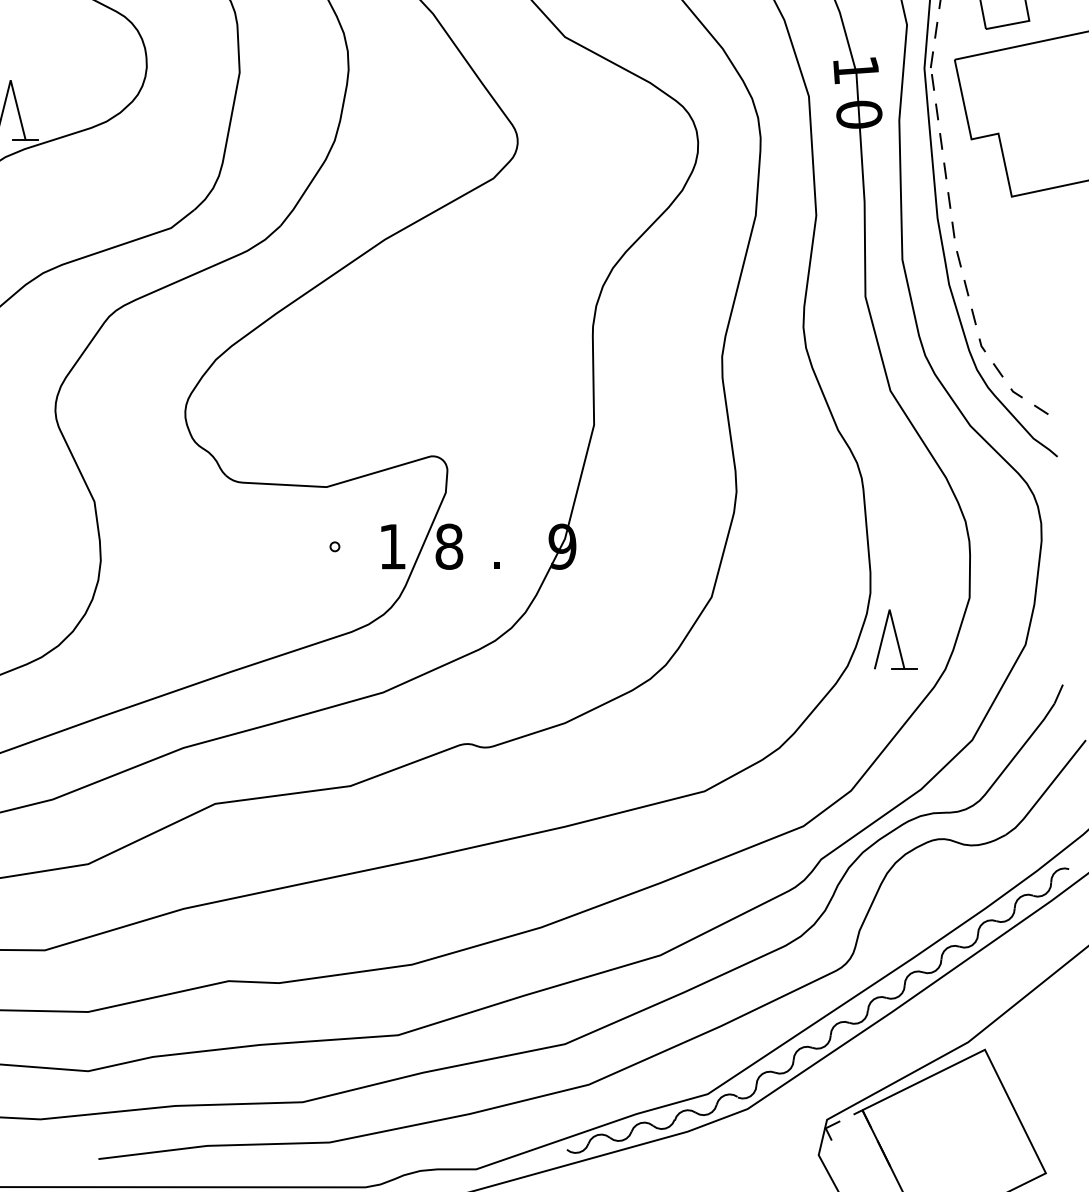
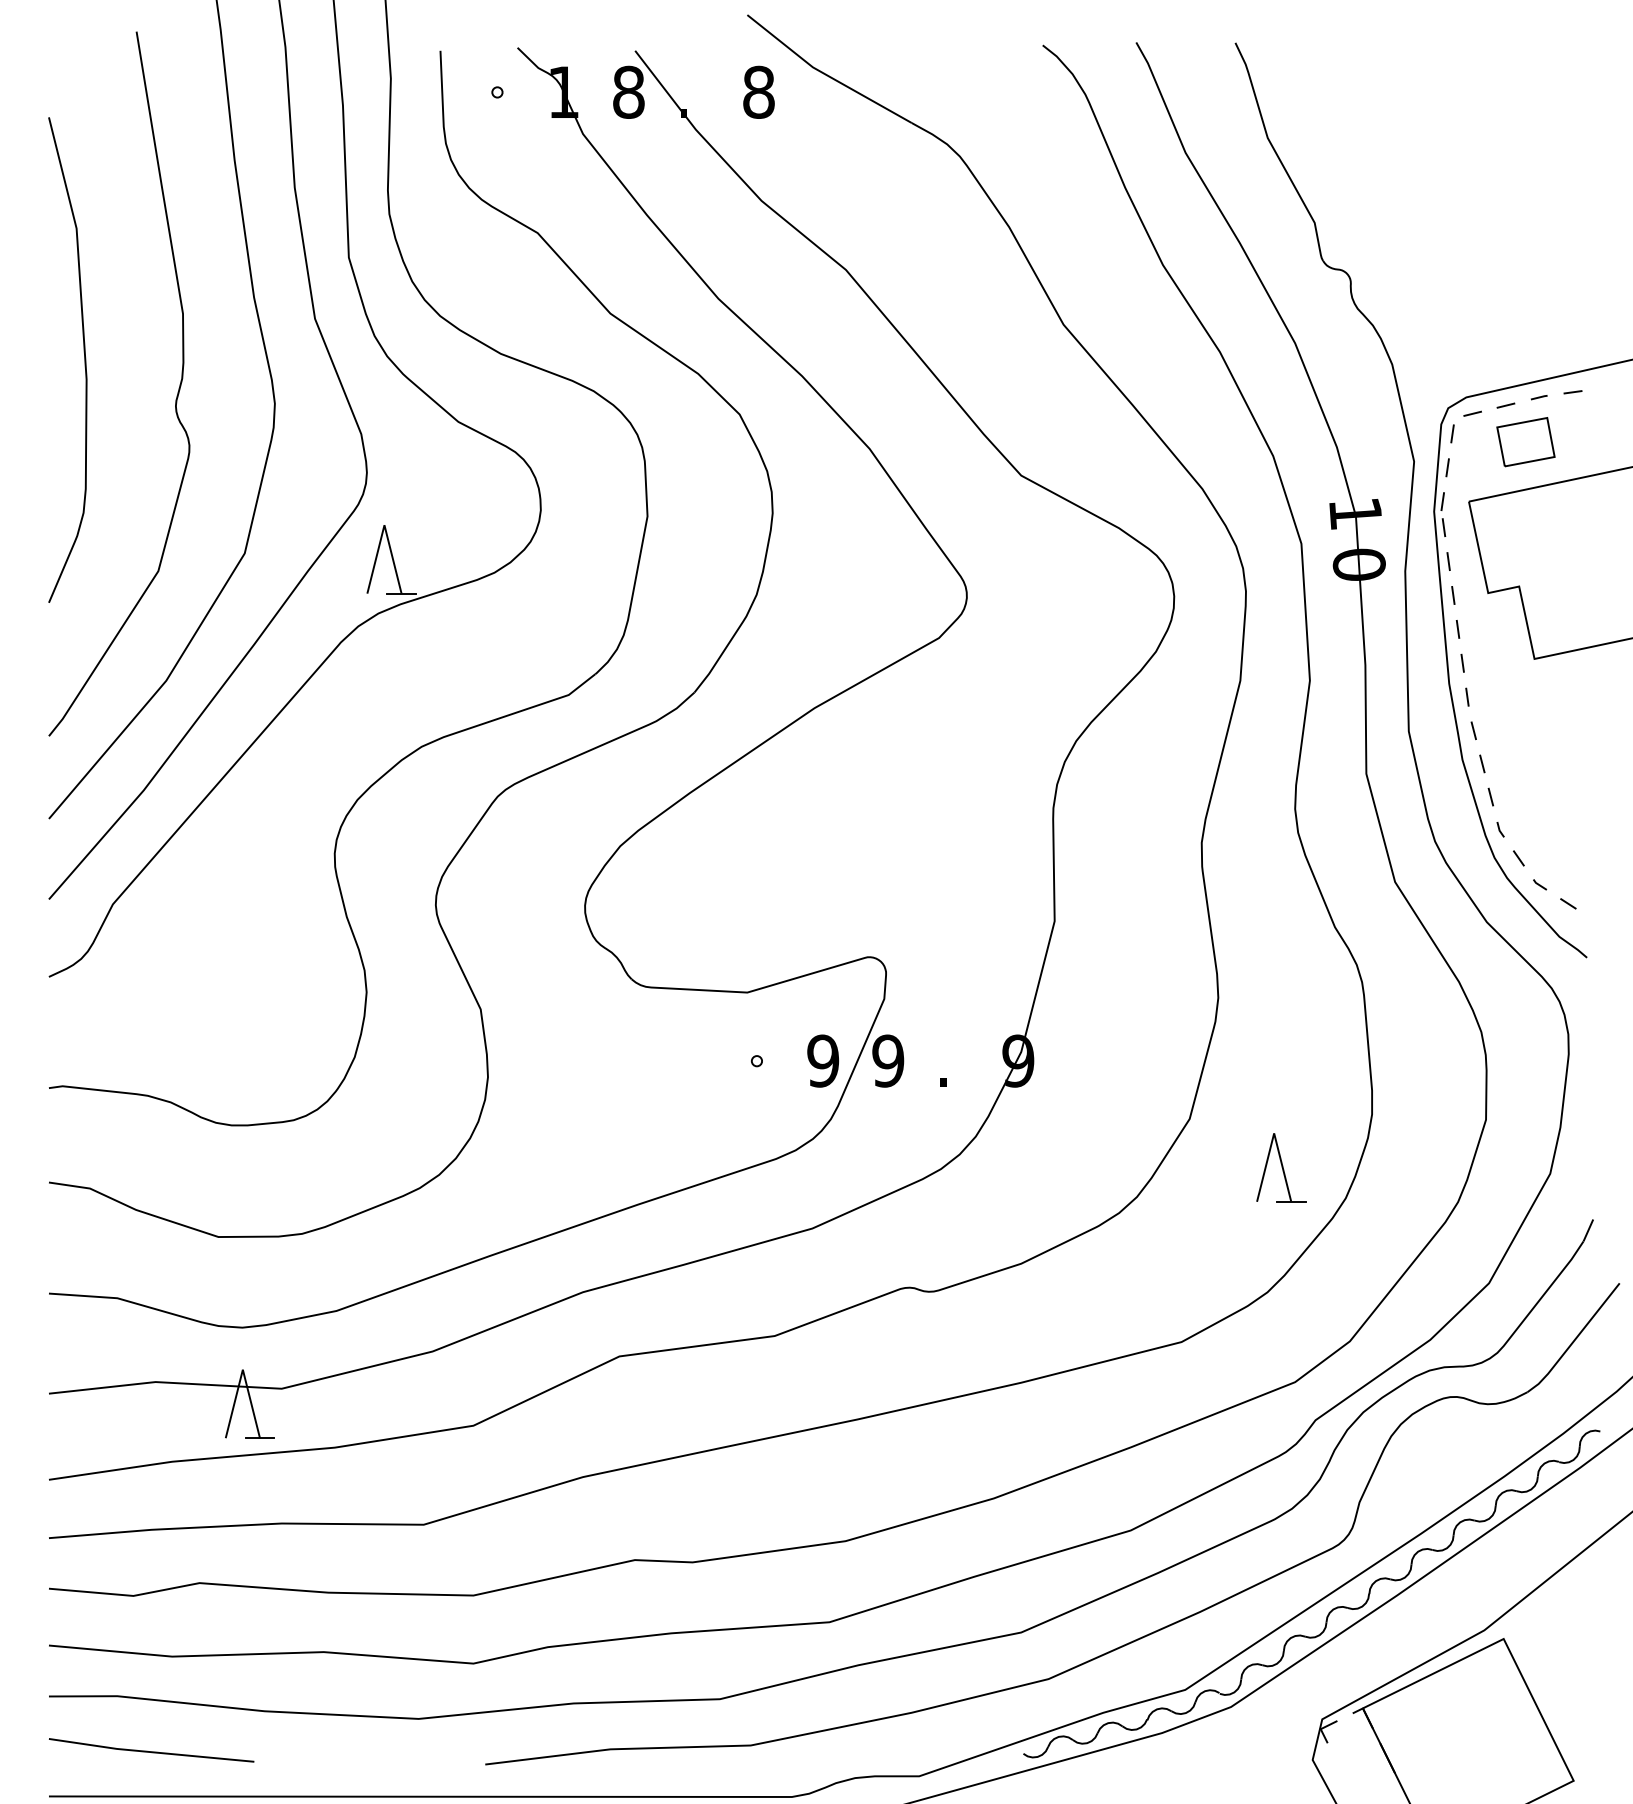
text: (392, 546) -> (823, 1060), 1 -> 9
text: (449, 546) -> (888, 1060), 8 -> 9
part: (896, 639) -> (1281, 1167), moved

